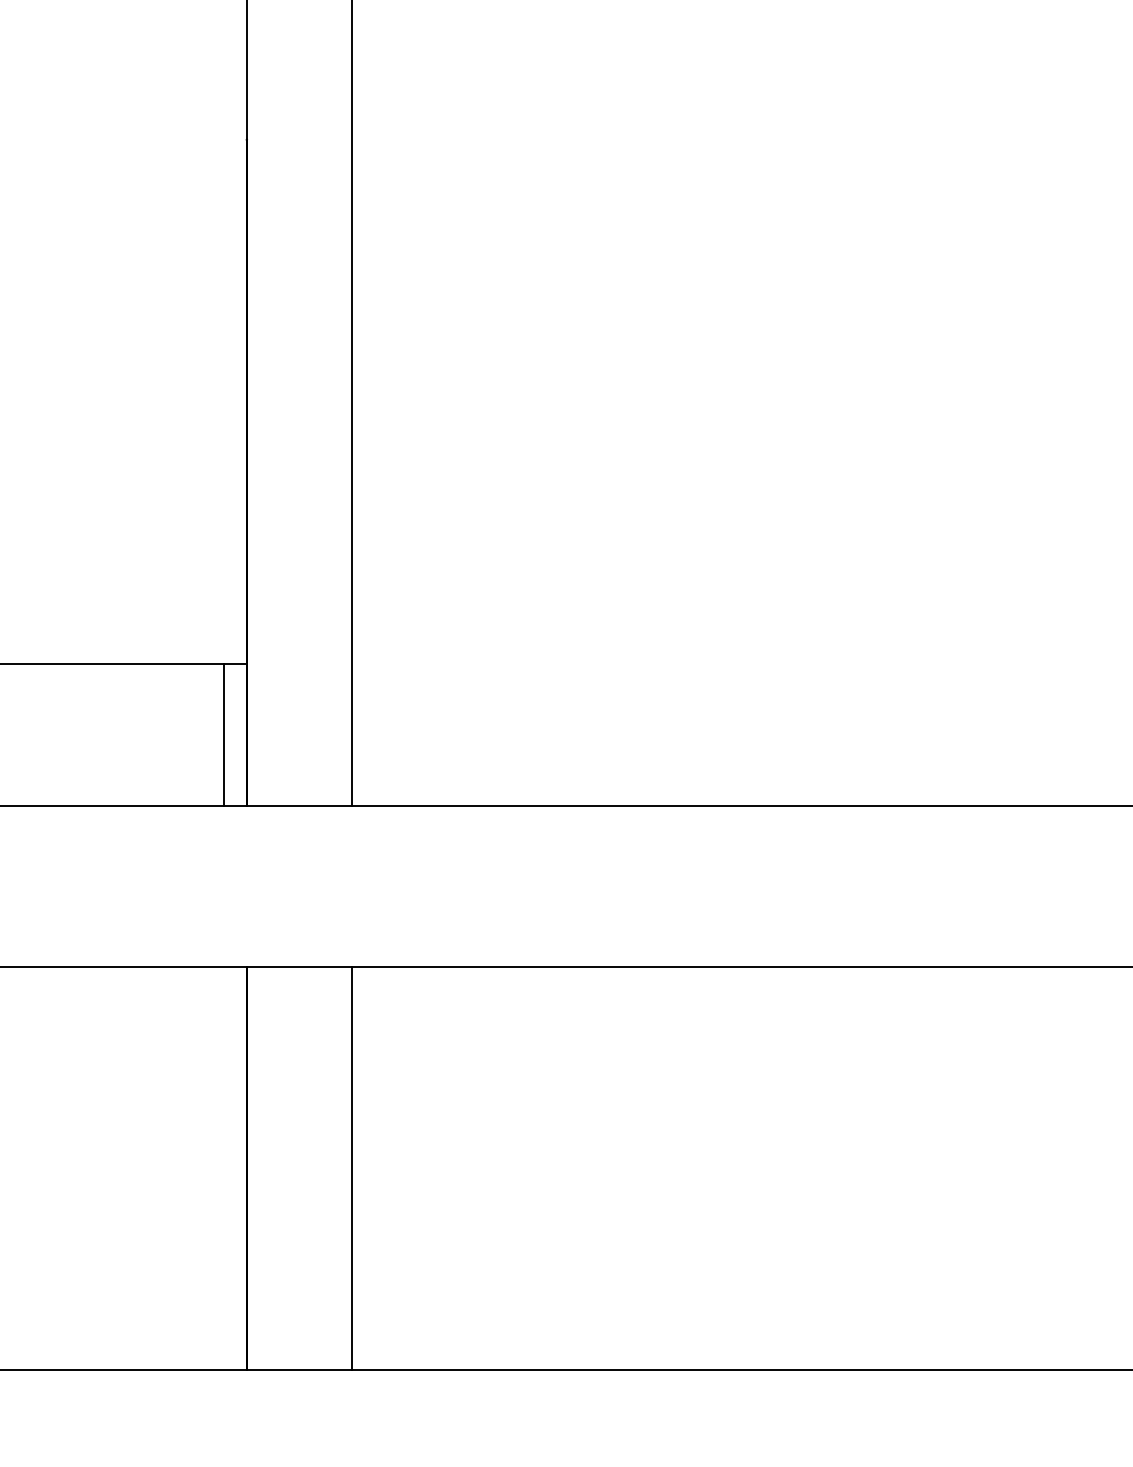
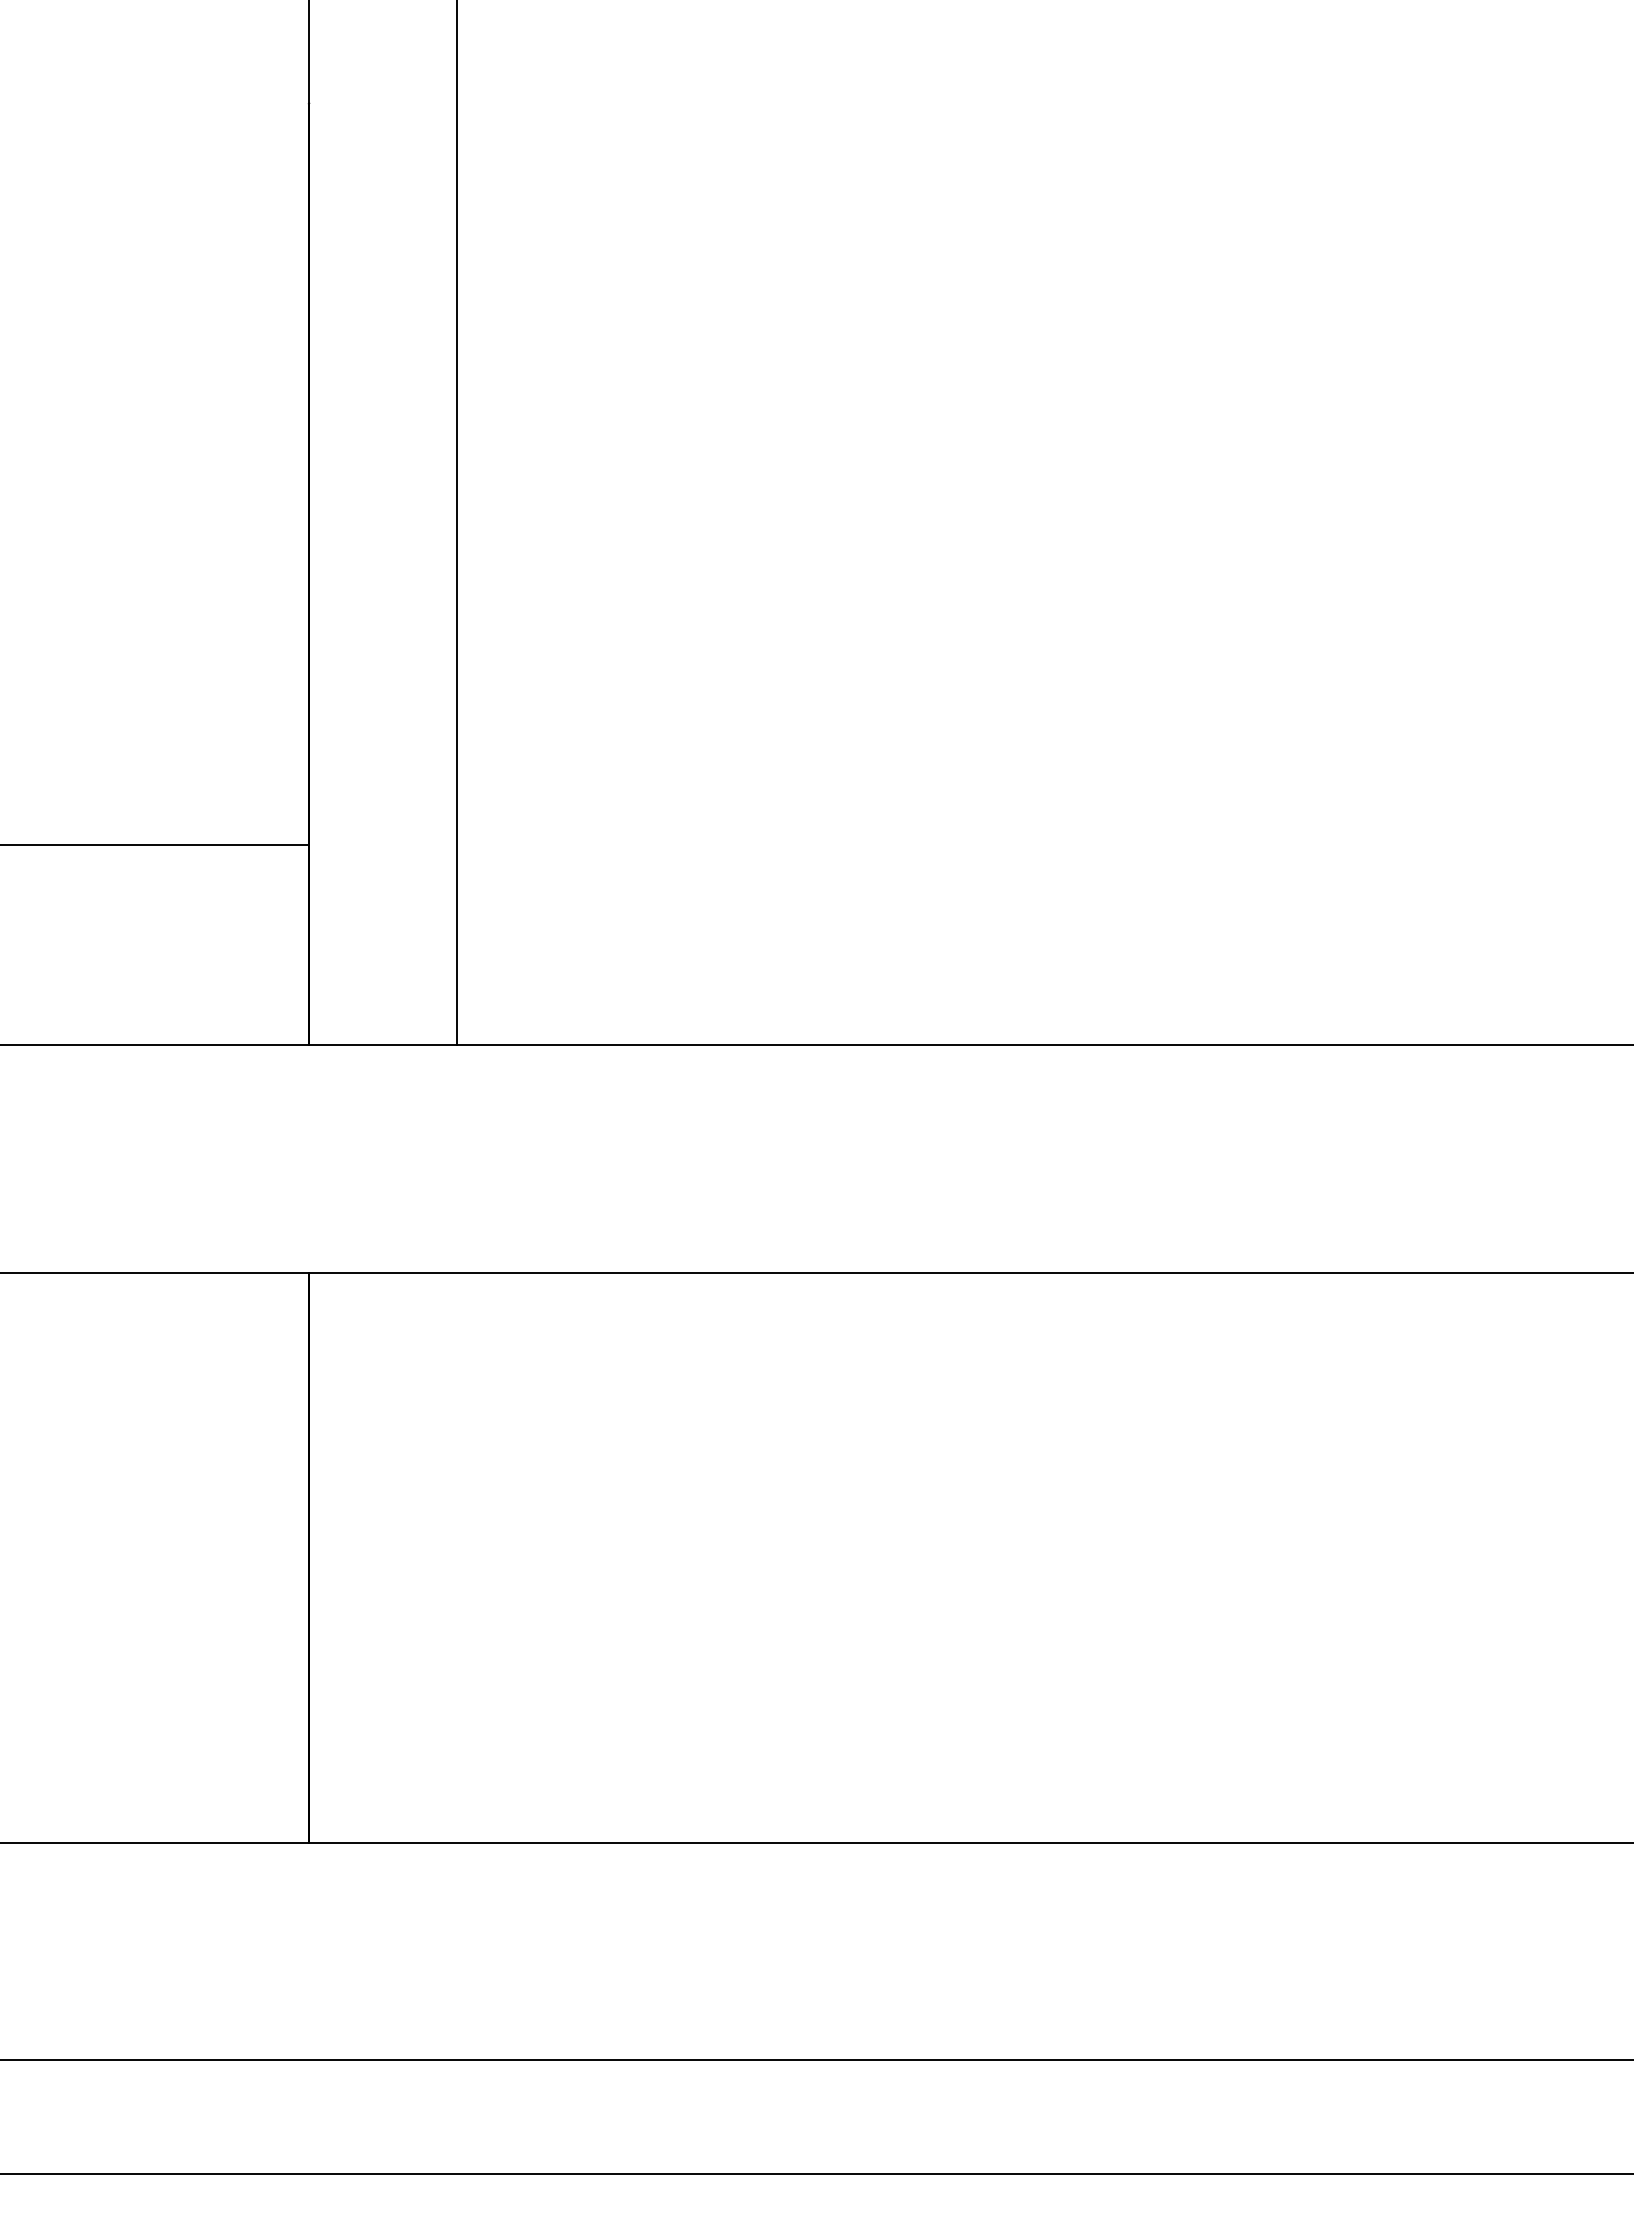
line: (223, 734) -> (276, 944), removed
line: (351, 1168) -> (457, 1557), removed

